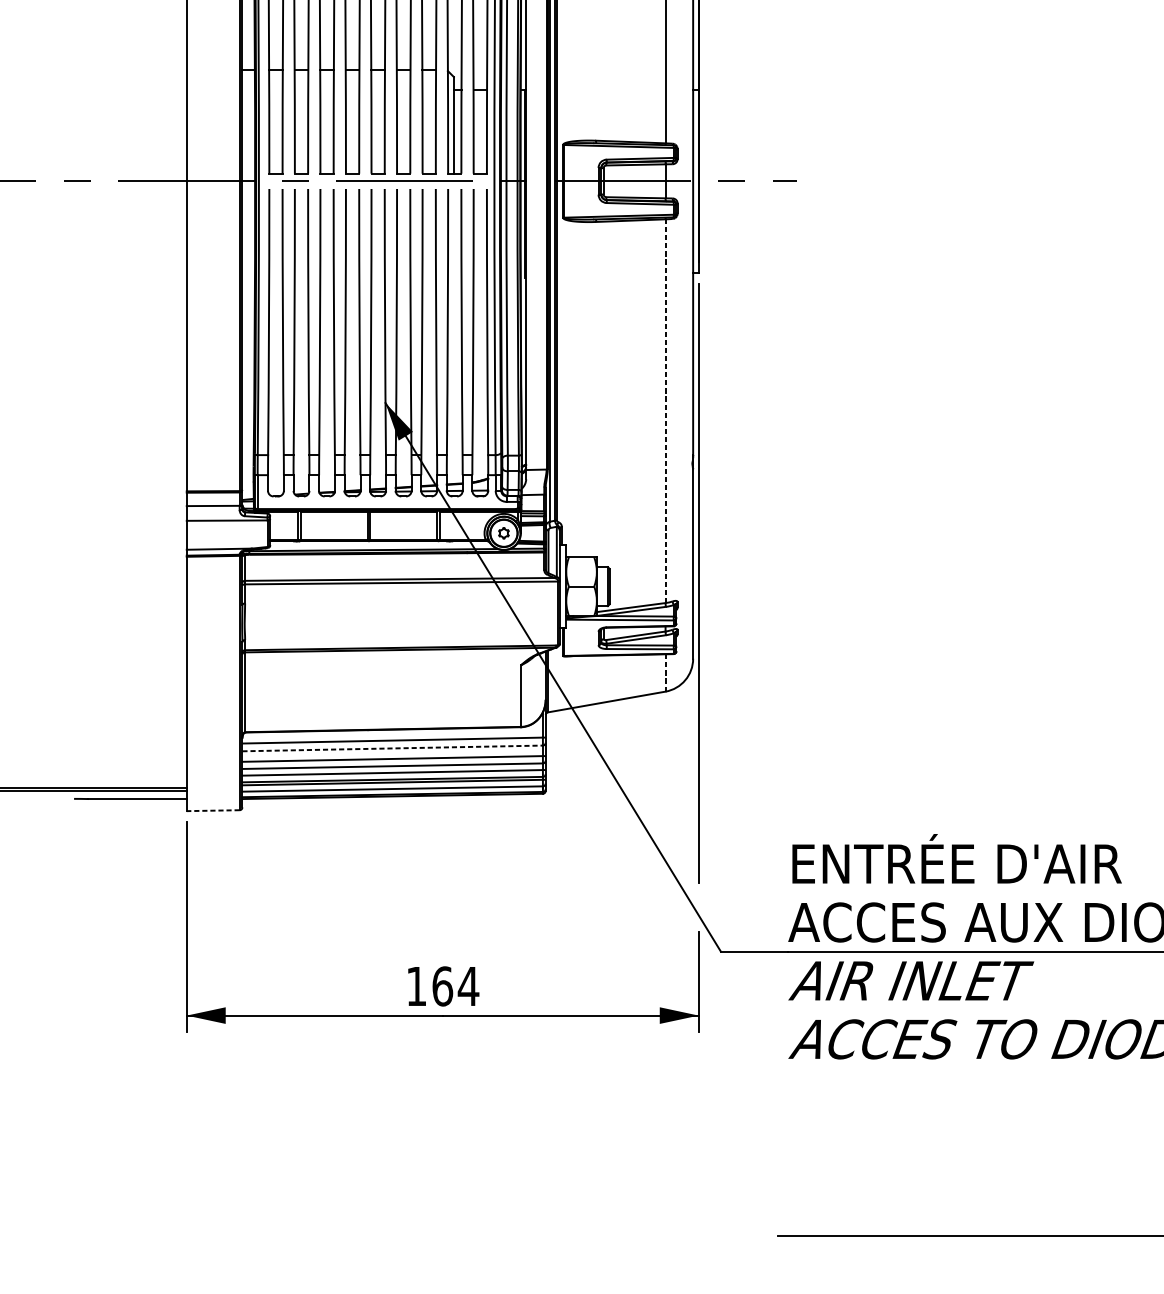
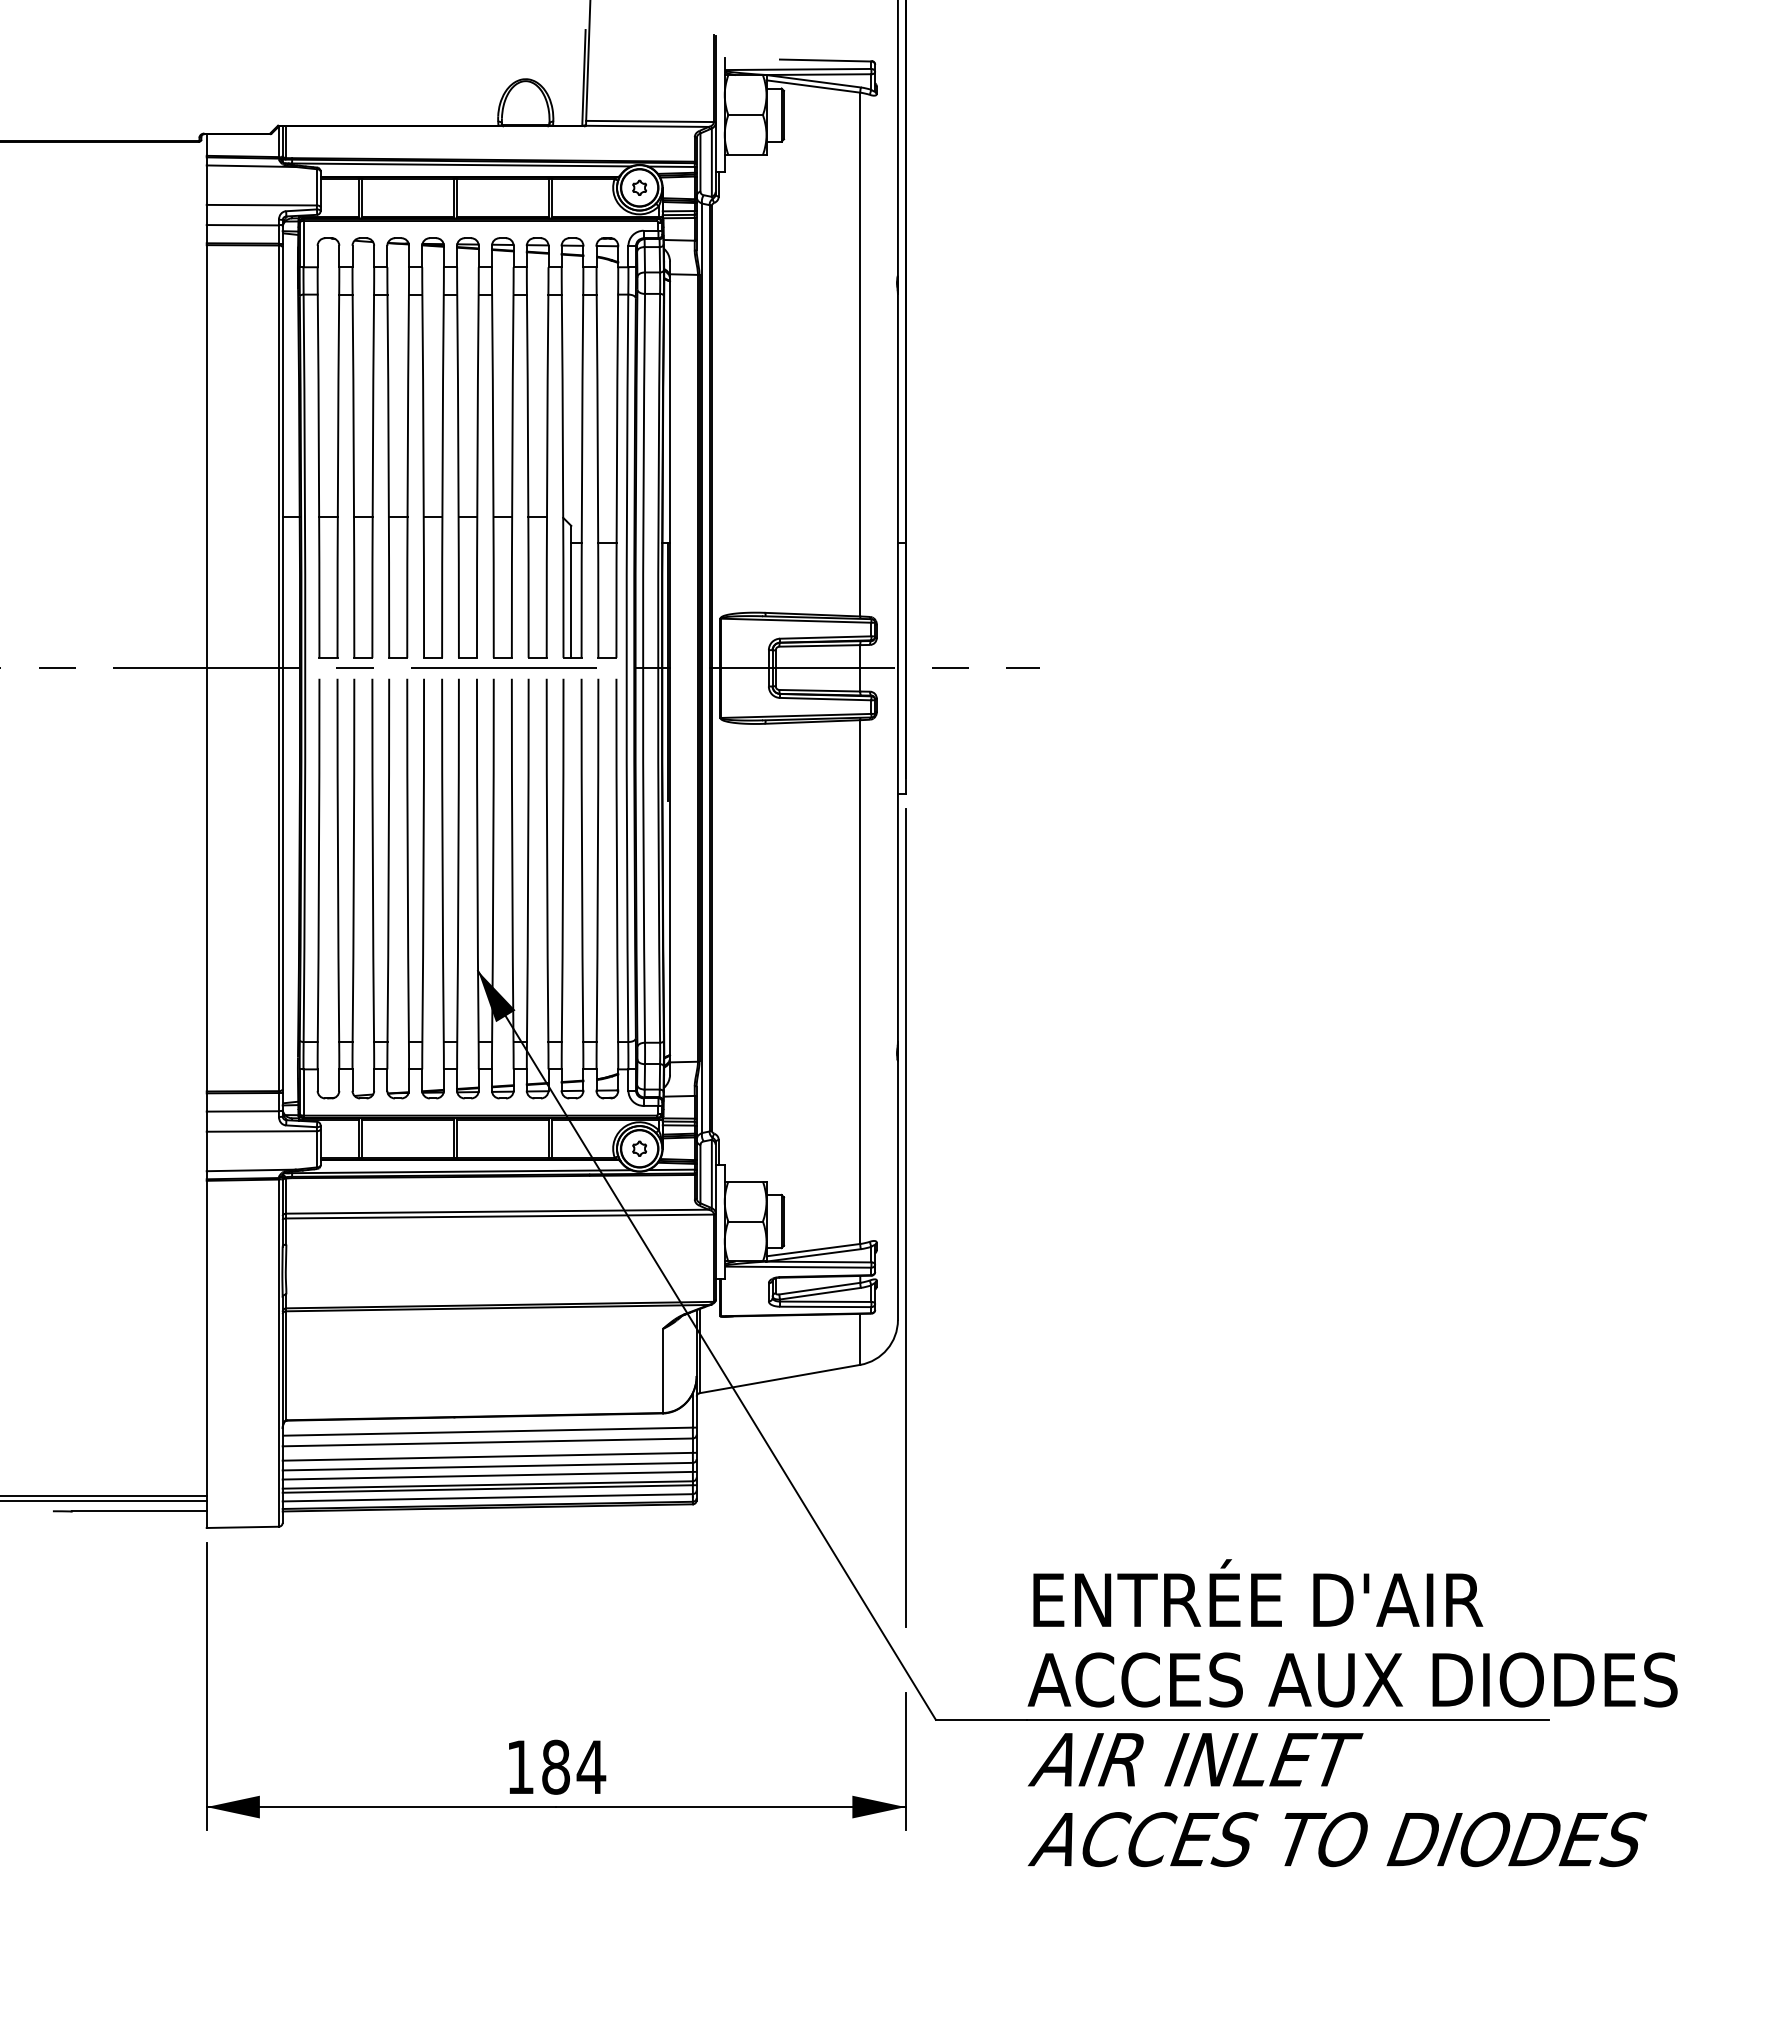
line: (665, 411) -> (860, 982), dashed -> solid
line: (665, 672) -> (860, 1338), dashed -> solid
line: (393, 748) -> (488, 1442), dashed -> solid
line: (212, 810) -> (242, 1527), dashed -> solid
text: (443, 985) -> (556, 1766), 164 -> 184

